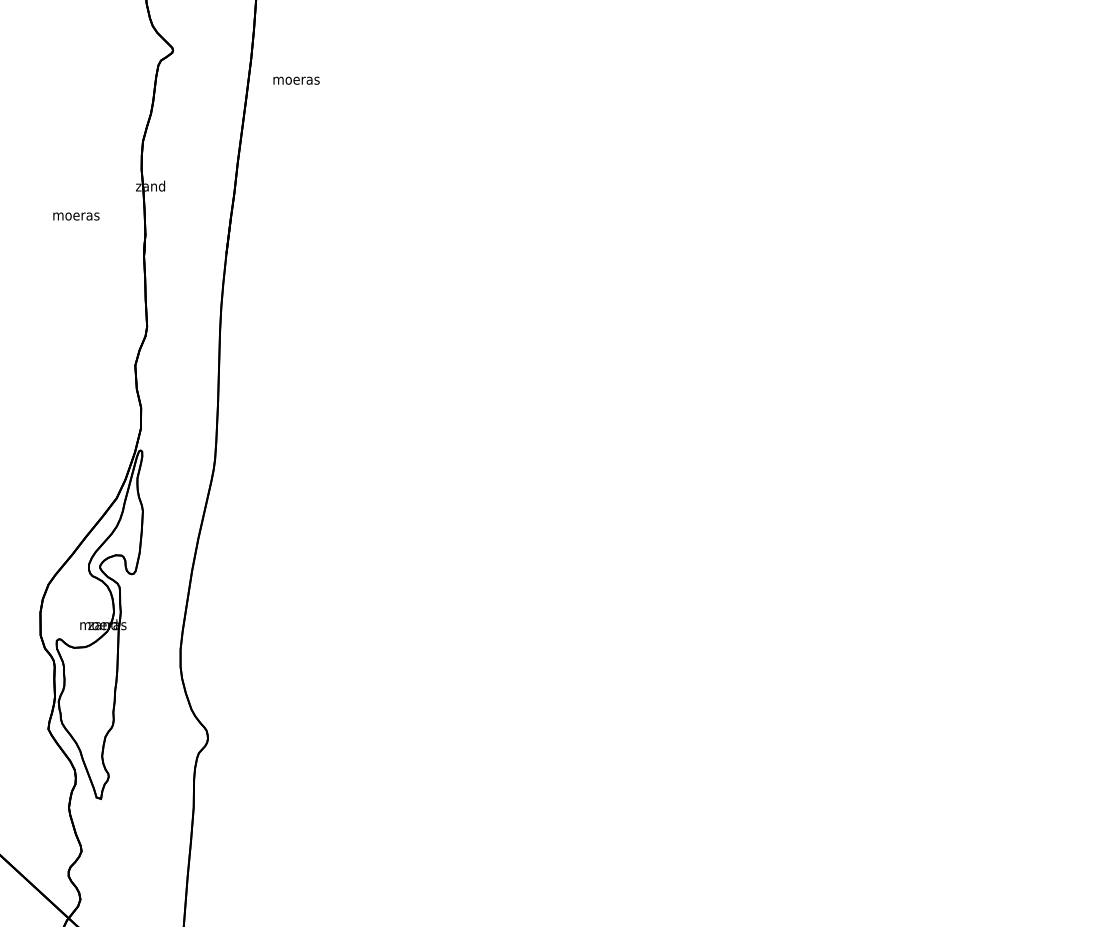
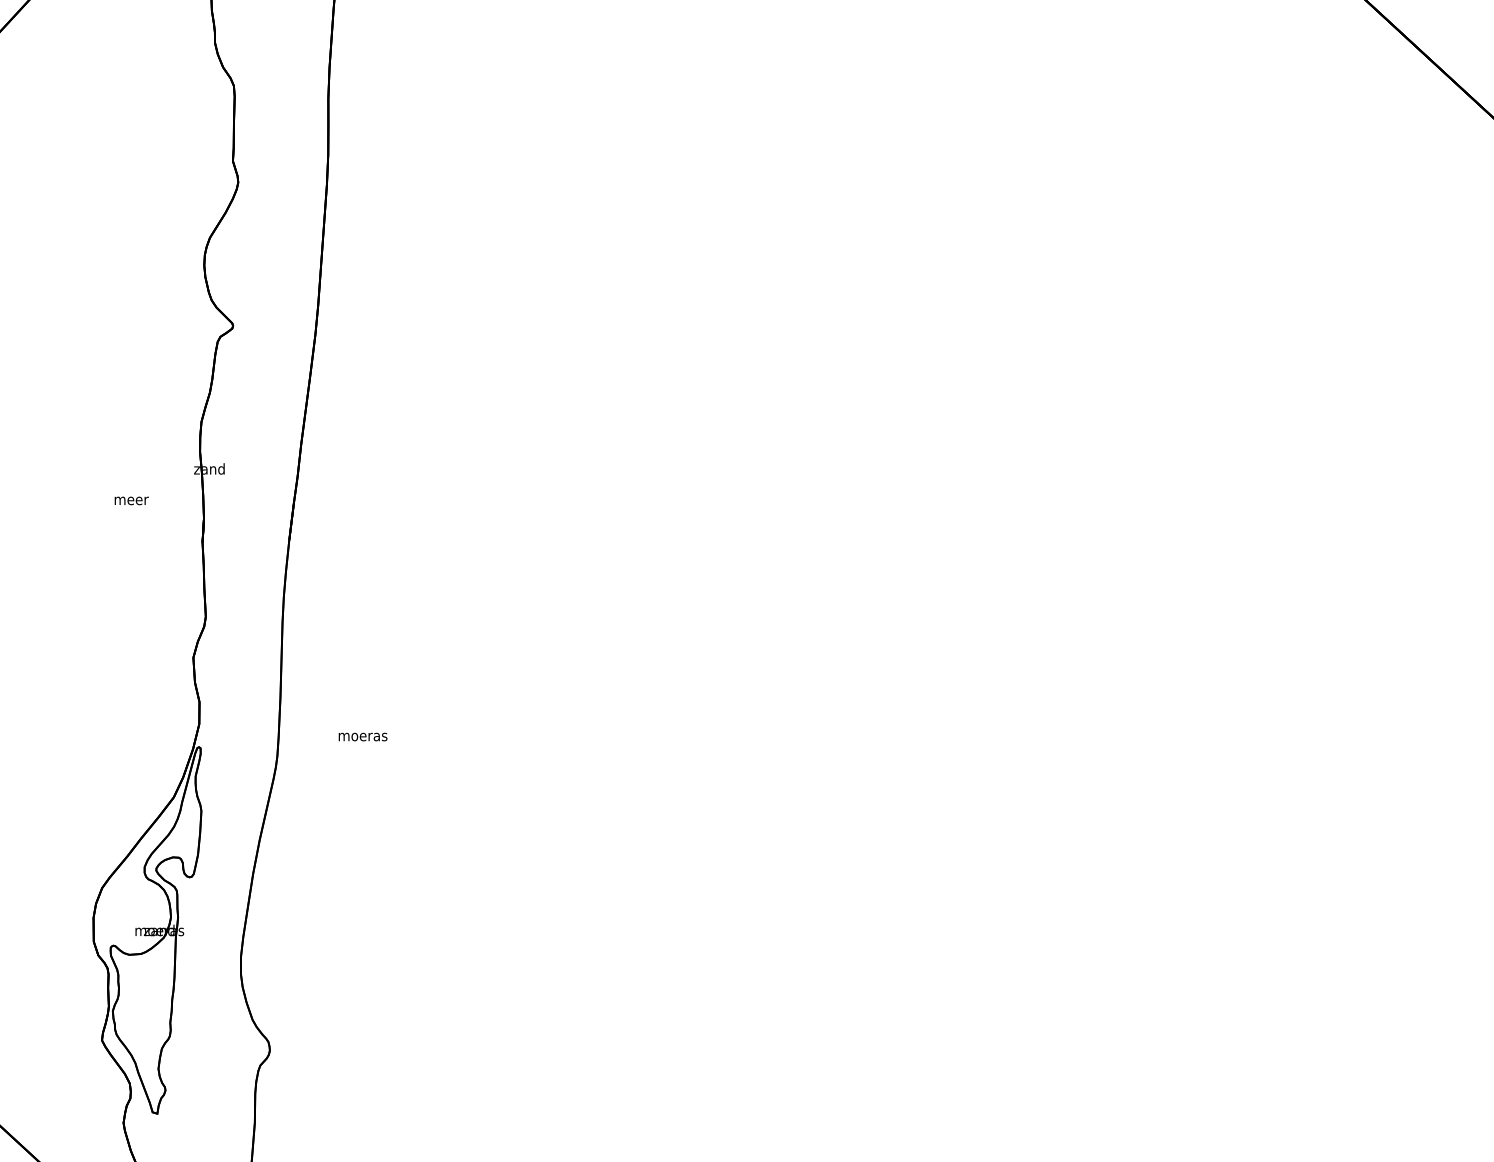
text: (296, 80) -> (362, 736), moved
text: (76, 216) -> (131, 500), moeras -> meer

